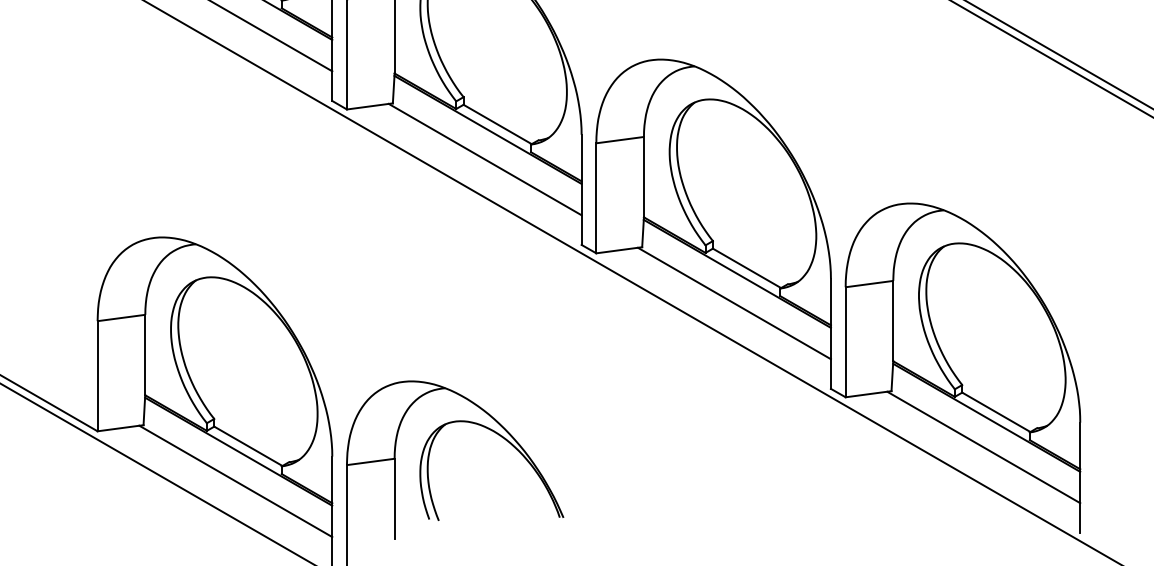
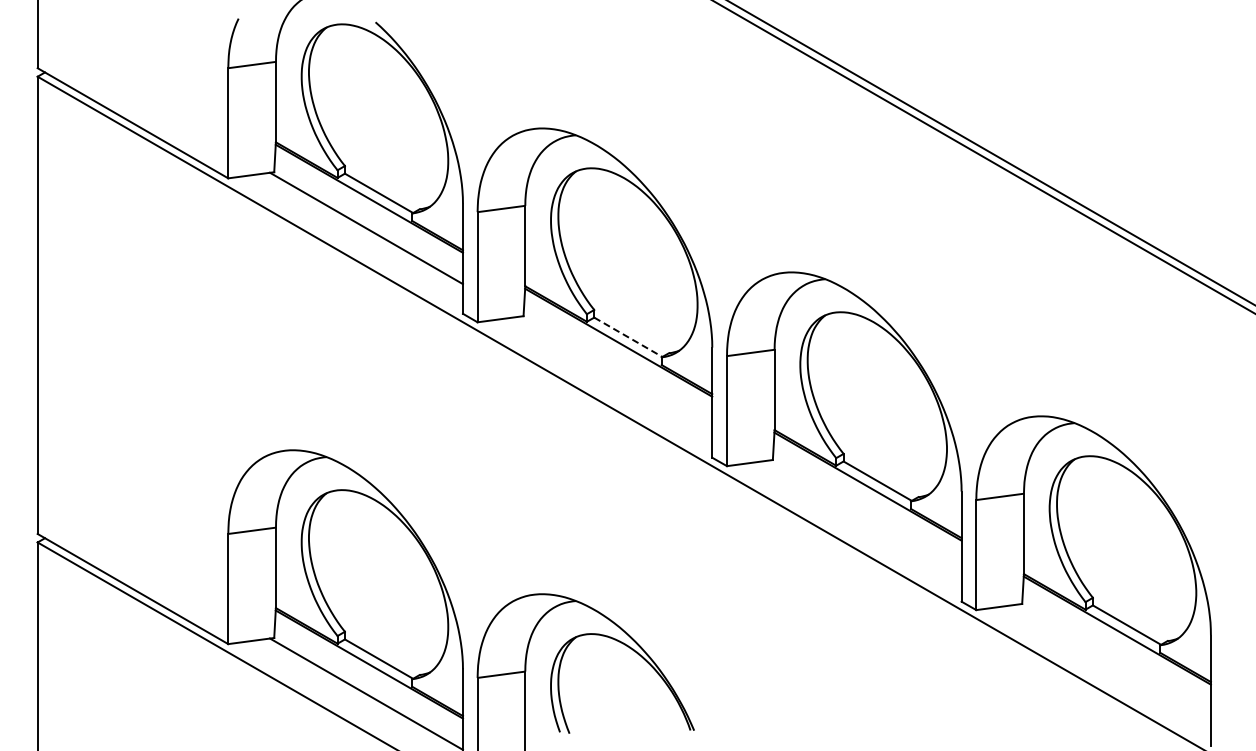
line: (497, 124) -> (628, 337), solid -> dashed
line: (484, 159) -> (615, 372), removed
line: (733, 303) -> (864, 516), removed
line: (983, 446) -> (1114, 659), removed

